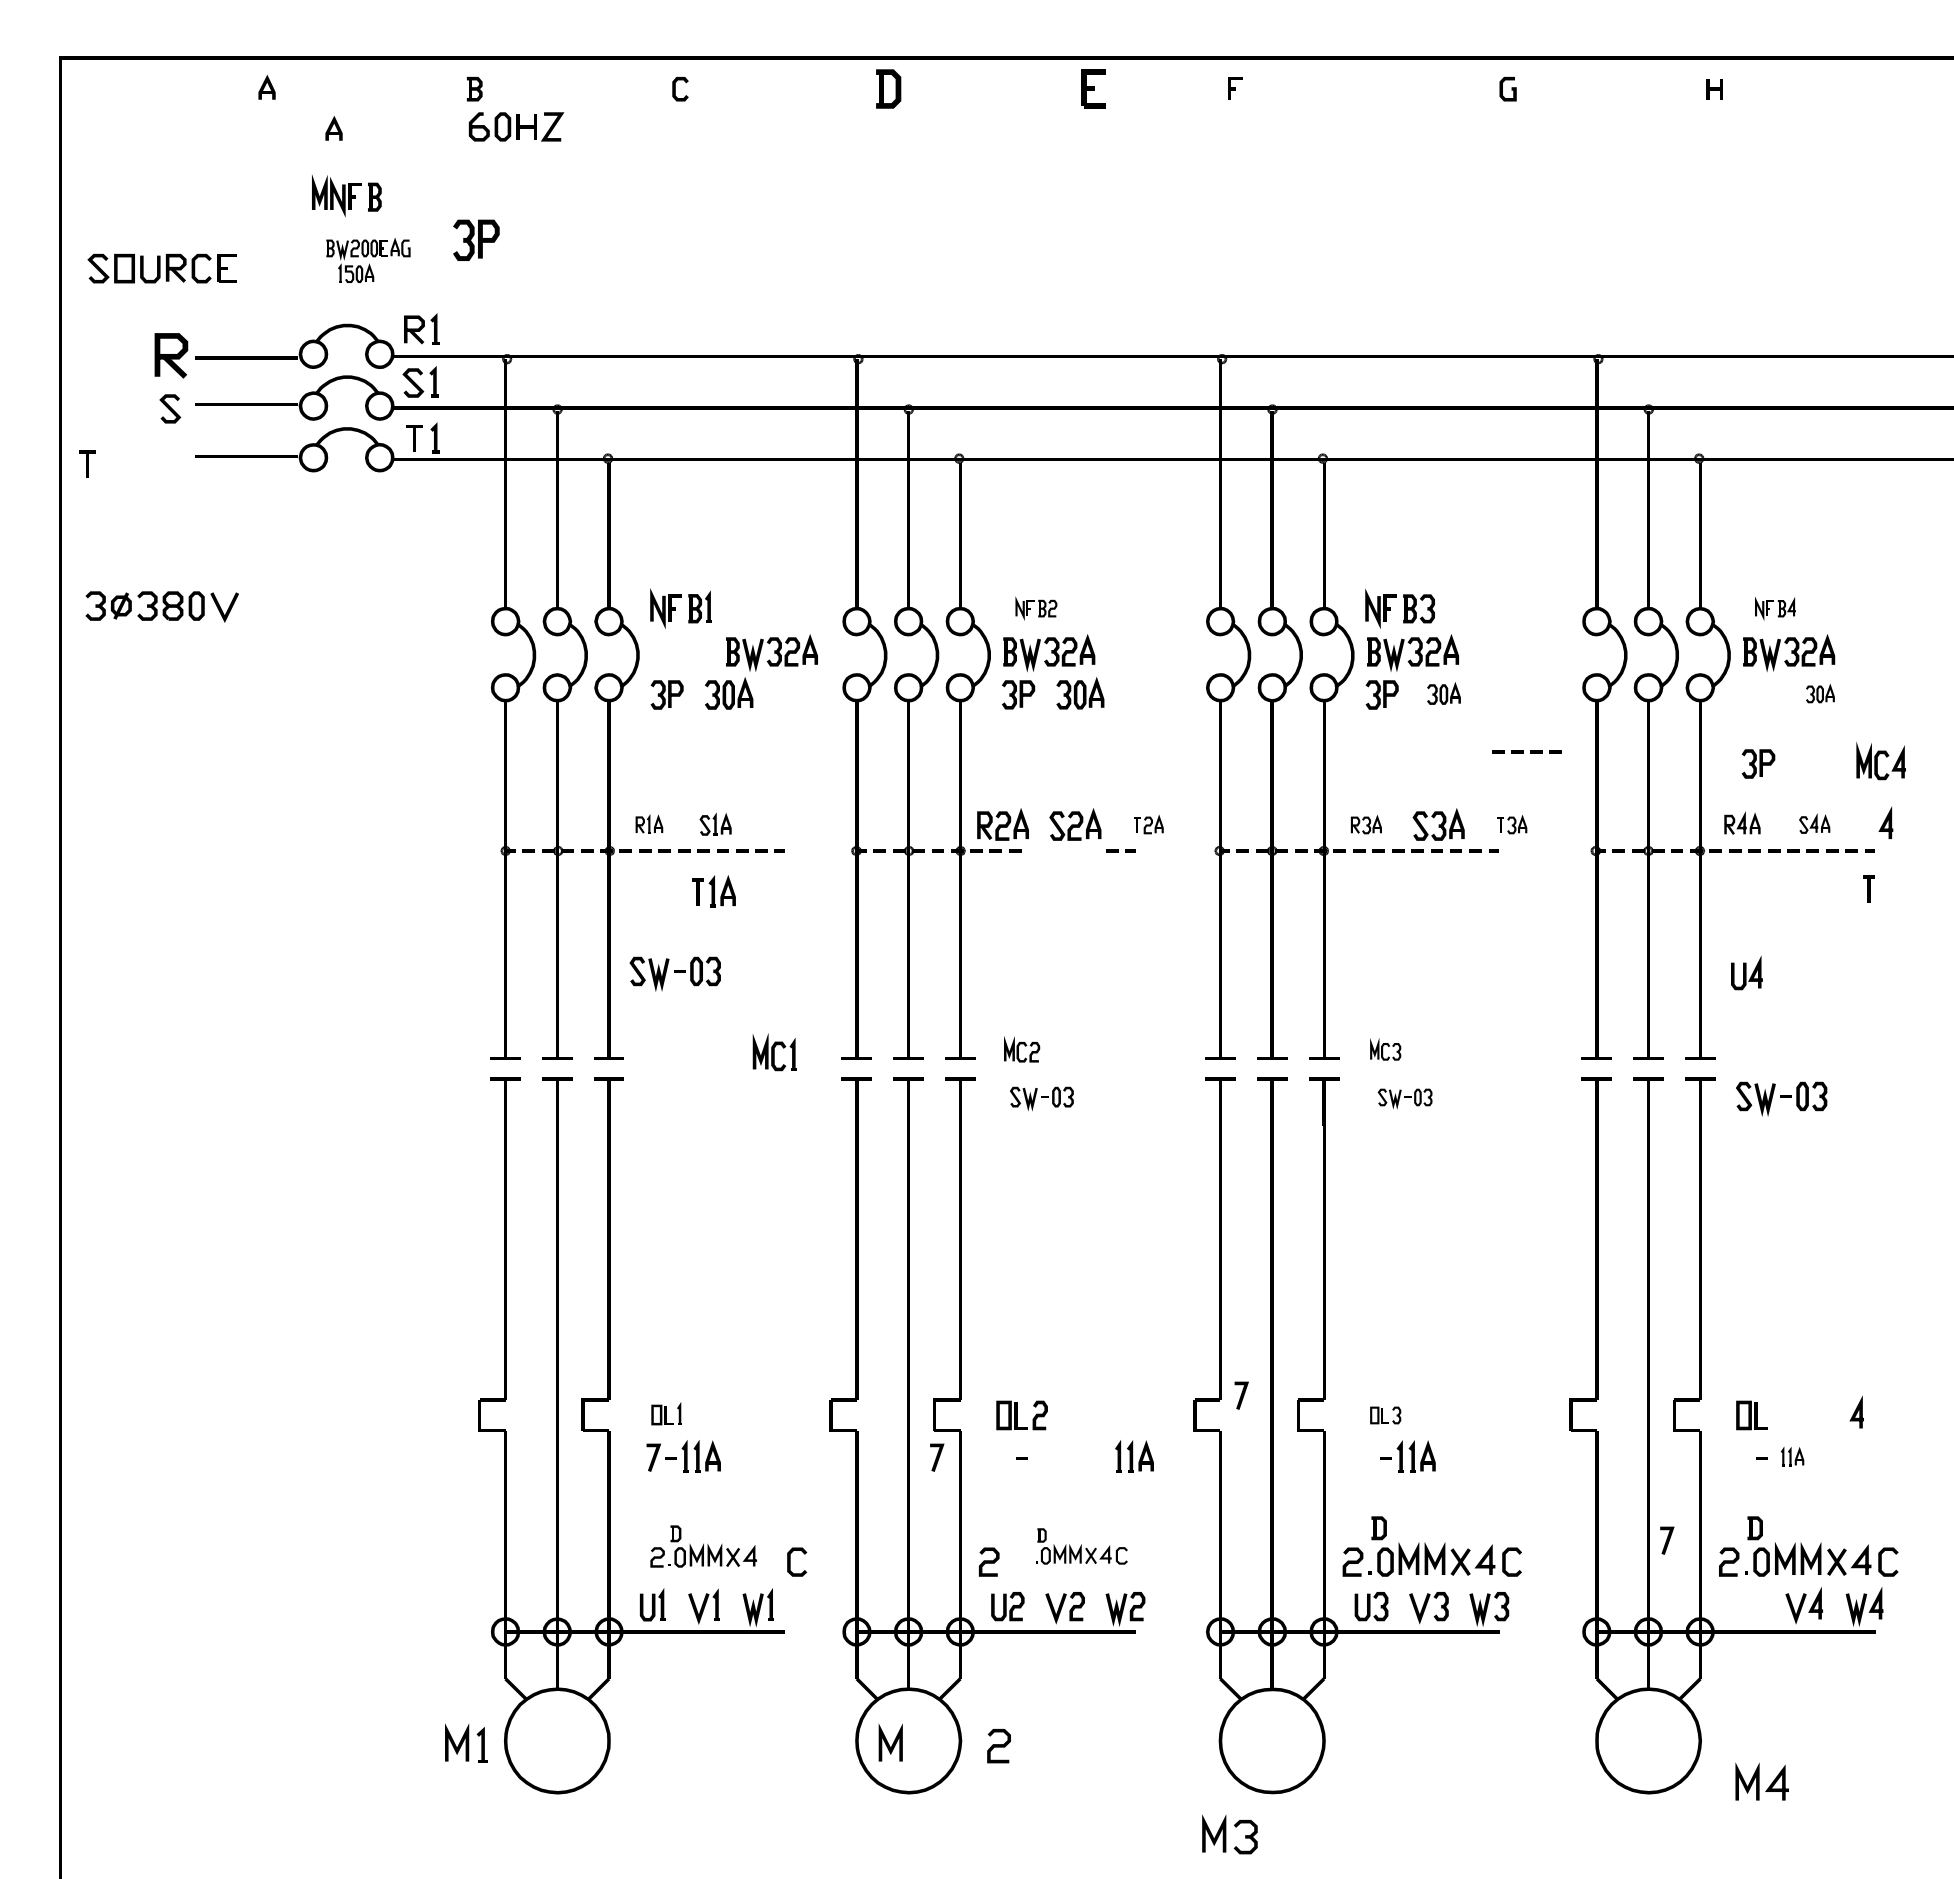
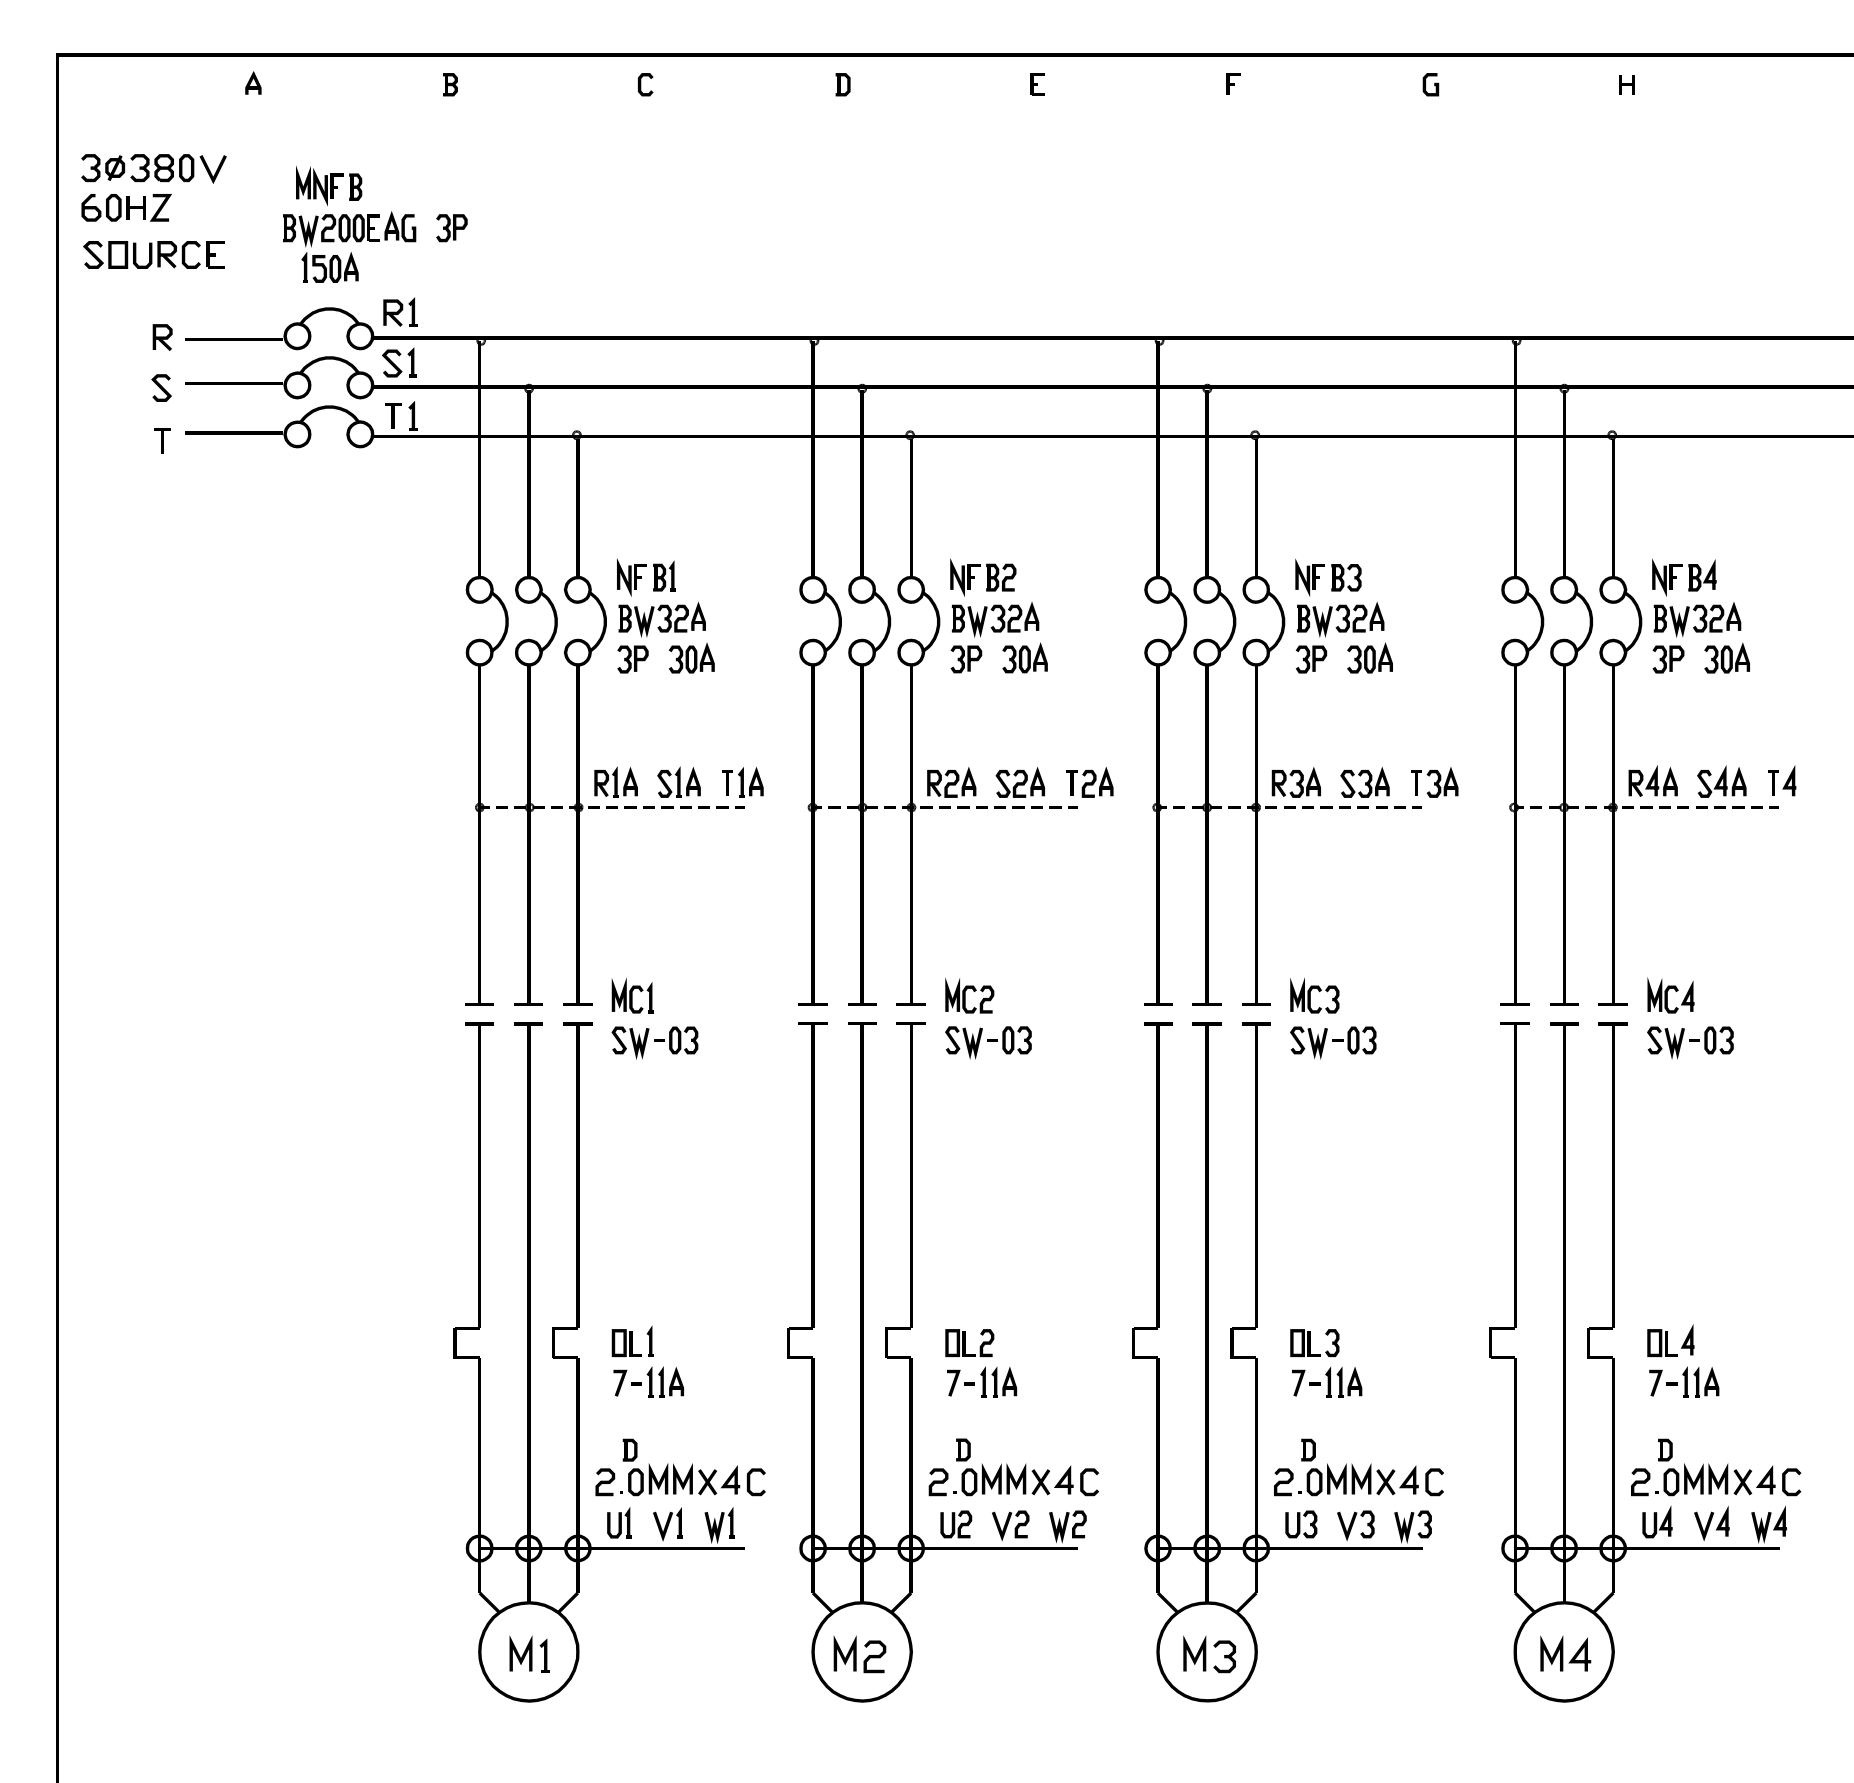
part: (1235, 88) -> (1233, 84), moved
part: (888, 89) -> (843, 85), size x0.62
part: (1093, 89) -> (1037, 85), size x0.62
part: (516, 126) -> (126, 207), moved
part: (333, 128) -> (316, 122), removed
part: (475, 240) -> (451, 228), size x0.71
part: (368, 260) -> (349, 247), size x1.67
part: (171, 355) -> (162, 337), size x0.62
part: (87, 463) -> (162, 439), moved
part: (161, 606) -> (153, 168), moved
part: (1036, 608) -> (983, 577), size x1.67
part: (1775, 608) -> (1684, 577), size x1.67
part: (771, 652) -> (661, 619), moved
part: (1443, 693) -> (1369, 658), size x1.43
part: (1820, 693) -> (1727, 658), size x1.67
line: (1523, 751) -> (1006, 807), moved
part: (1880, 761) -> (1670, 995), moved
part: (1758, 763) -> (1668, 659), moved
part: (1742, 822) -> (1653, 780), size x1.43
part: (649, 823) -> (616, 781), size x1.67
part: (715, 823) -> (678, 781), size x1.43
part: (1814, 823) -> (1721, 781), size x1.67
part: (1148, 824) -> (1089, 782), size x1.67
part: (1366, 824) -> (1296, 782), size x1.67
part: (1512, 824) -> (1435, 782), size x1.67
part: (1868, 888) -> (1772, 782), moved
part: (713, 891) -> (742, 782), moved
part: (1746, 972) -> (1657, 1521), moved
part: (674, 973) -> (654, 1042), moved
part: (1021, 1049) -> (969, 995), size x1.43
part: (1385, 1049) -> (1314, 995), size x1.67
part: (774, 1052) -> (632, 995), moved
part: (1041, 1098) -> (988, 1042), size x1.43
part: (1404, 1098) -> (1332, 1042), size x1.67
line: (1241, 1395) -> (1298, 1382), moved
line: (1856, 1411) -> (1687, 1339), moved
part: (666, 1413) -> (632, 1341), size x1.43
part: (1385, 1415) -> (1314, 1343), size x1.67
part: (1134, 1456) -> (998, 1382), moved
part: (1792, 1456) -> (1700, 1382), size x1.67
line: (937, 1457) -> (954, 1382), moved
line: (1667, 1540) -> (1656, 1382), moved
part: (703, 1546) -> (667, 1467), size x1.43
part: (1081, 1546) -> (1026, 1467), size x1.67
part: (466, 1742) -> (529, 1653), moved
curve: (998, 1746) -> (874, 1657), moved
part: (1761, 1781) -> (1565, 1653), moved
part: (1229, 1834) -> (1209, 1654), moved

